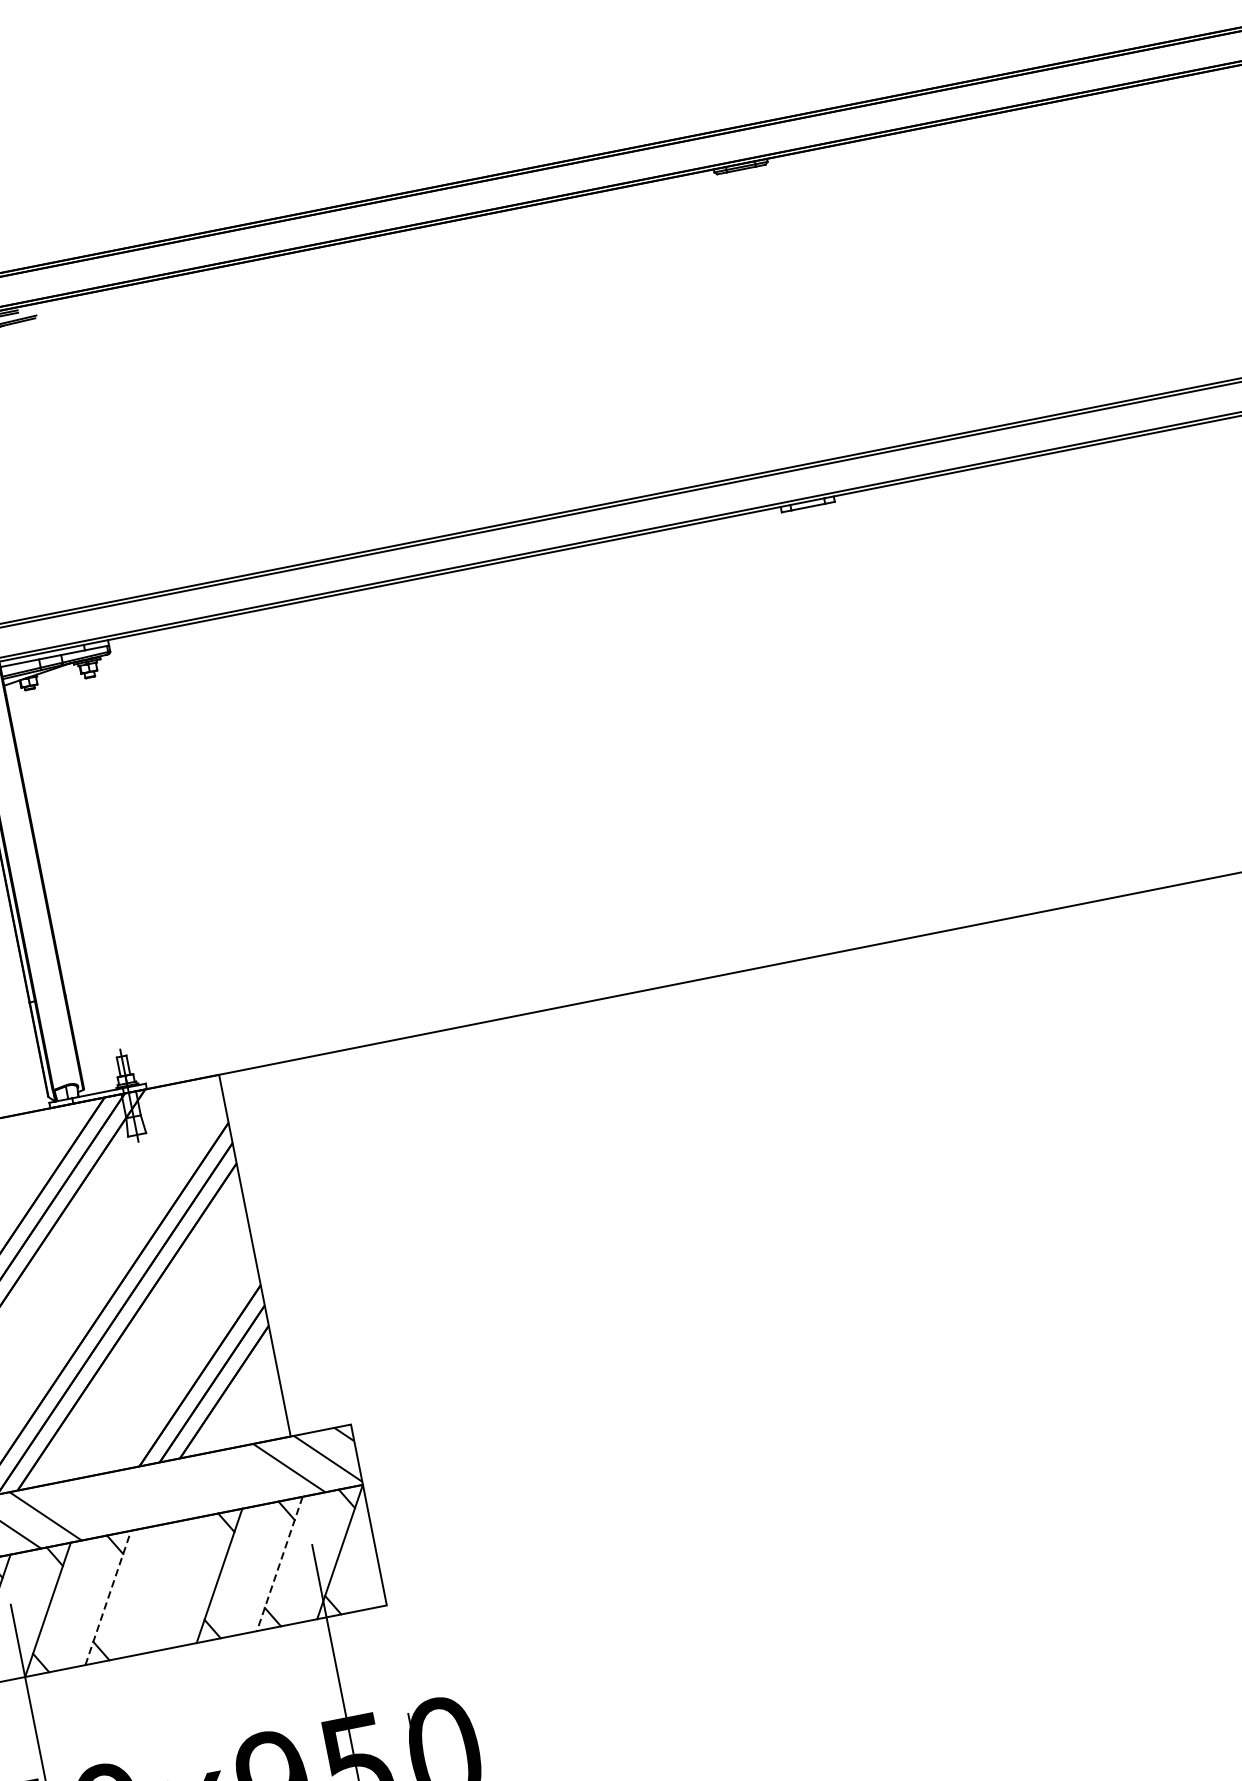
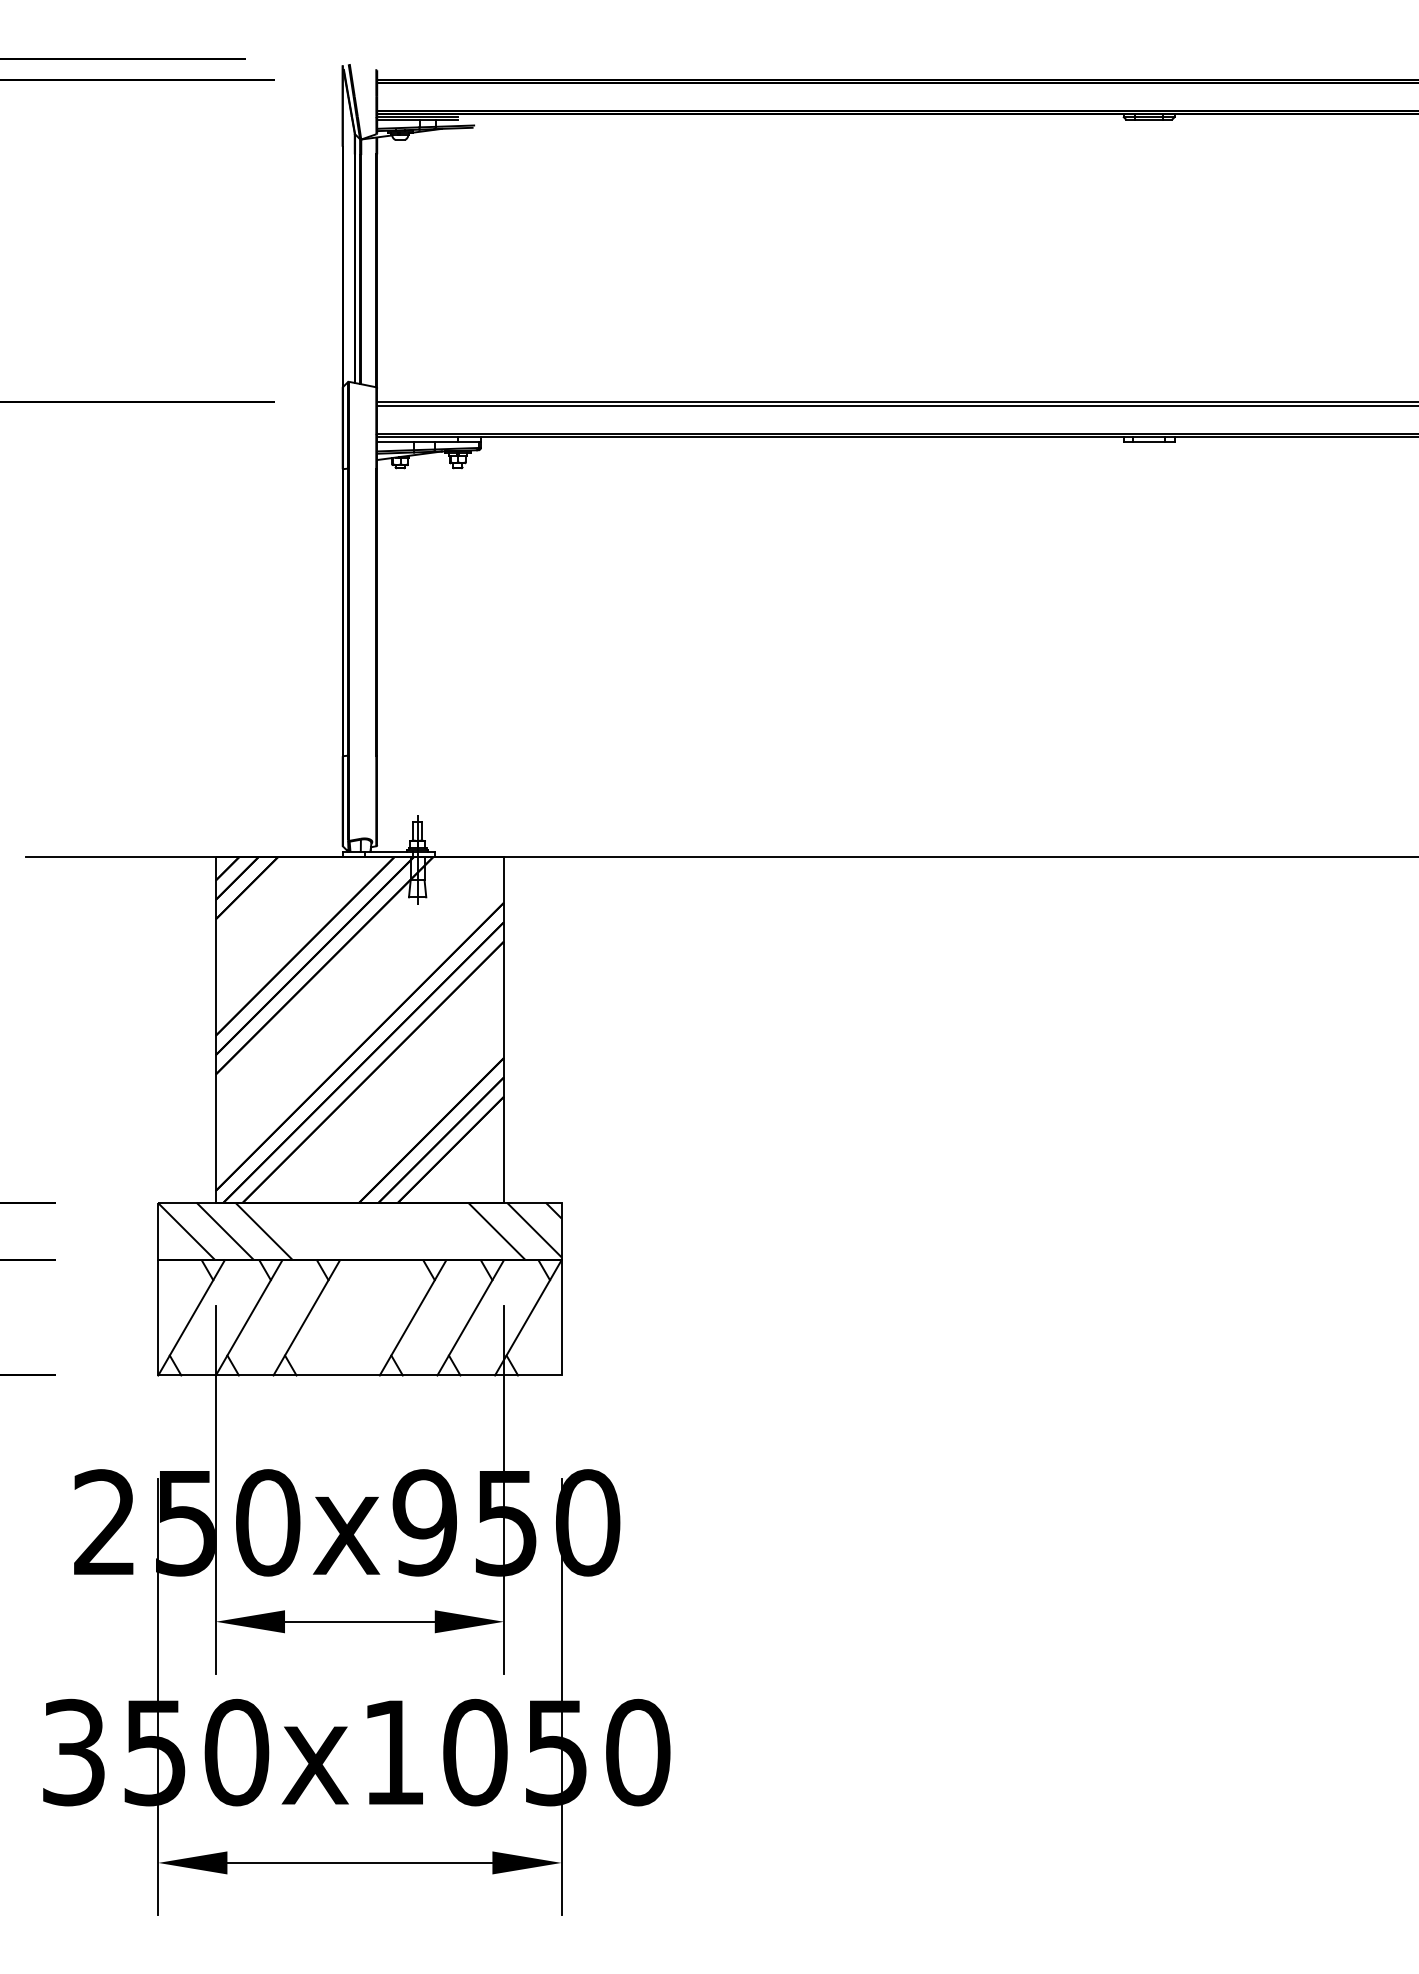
line: (279, 1563) -> (470, 1317), dashed -> solid
line: (107, 1597) -> (306, 1317), dashed -> solid

